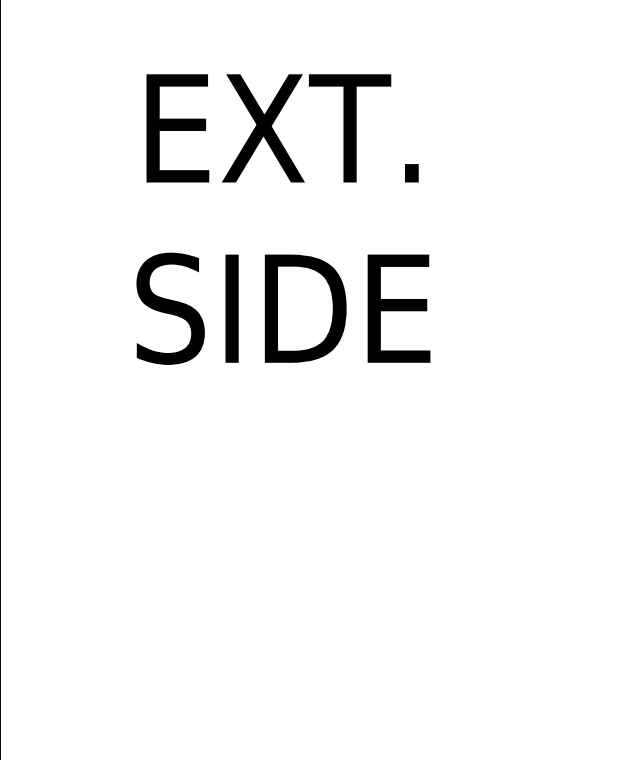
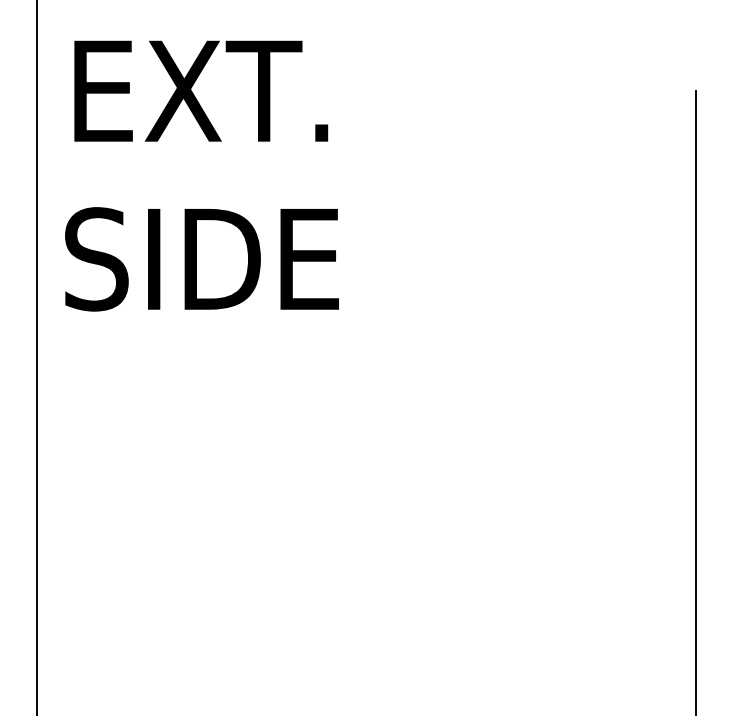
text: (282, 218) -> (201, 175), moved

